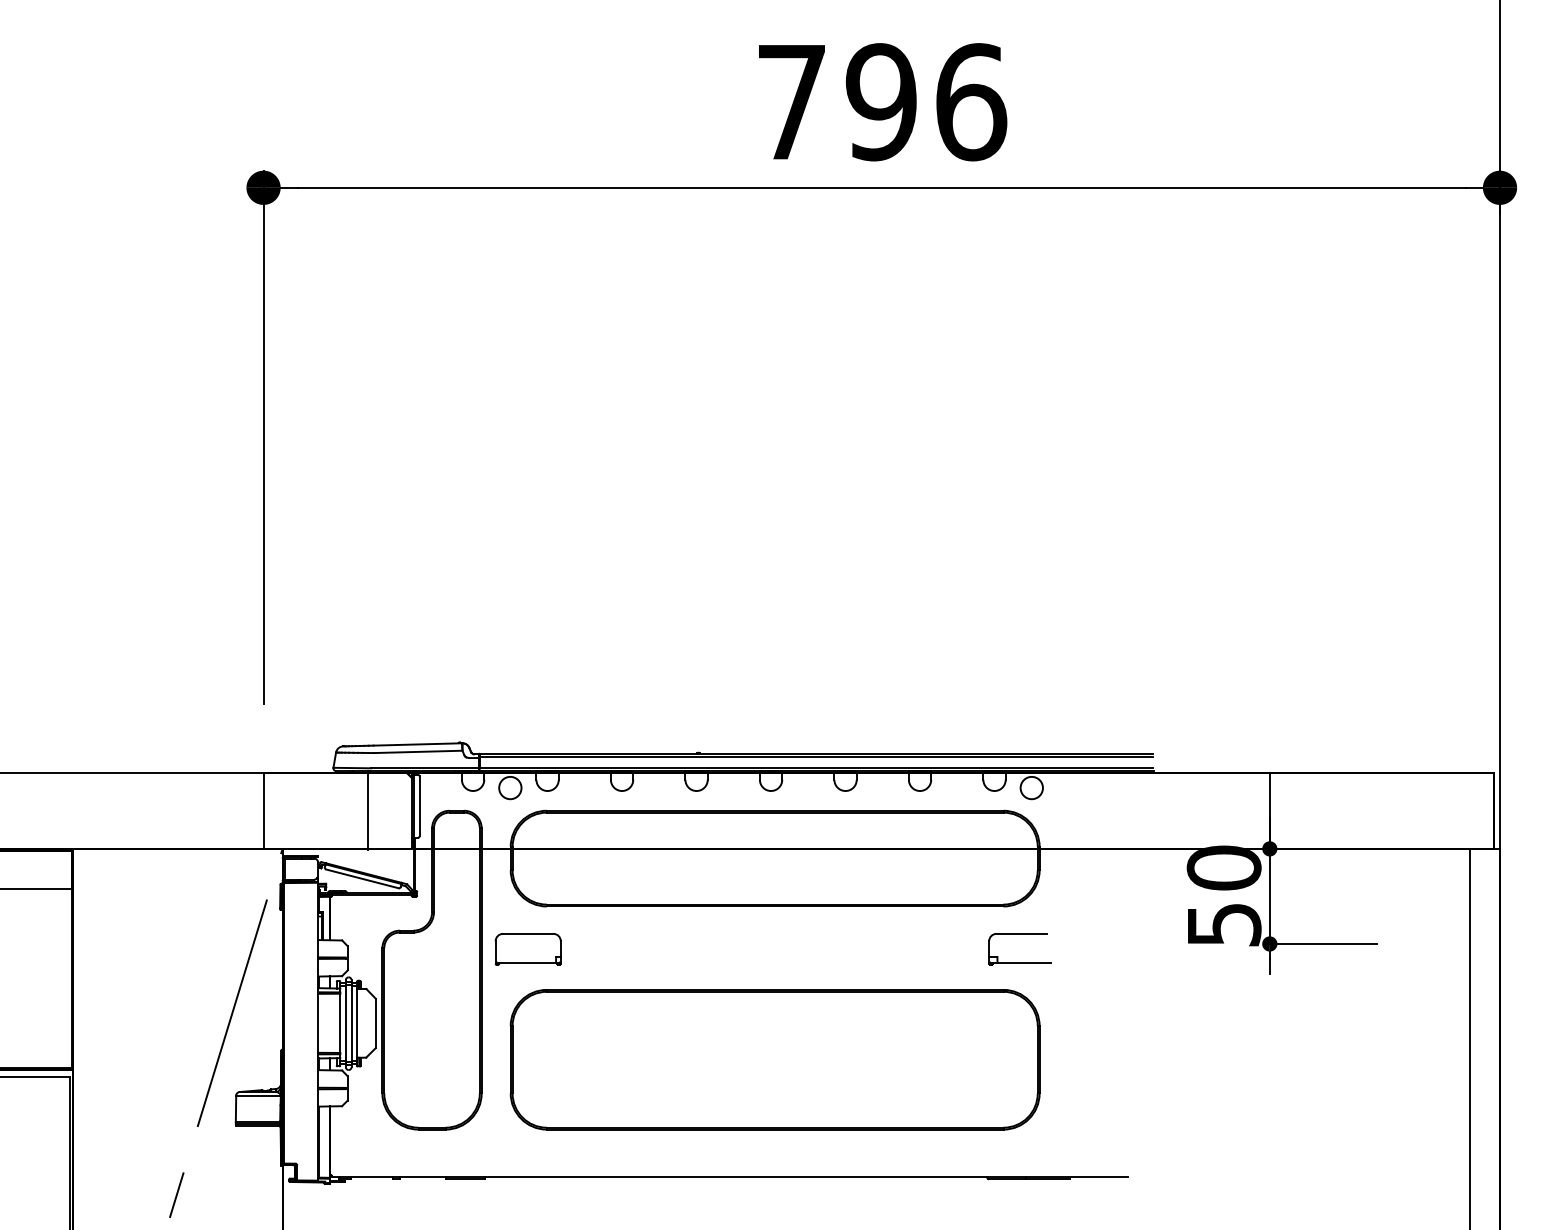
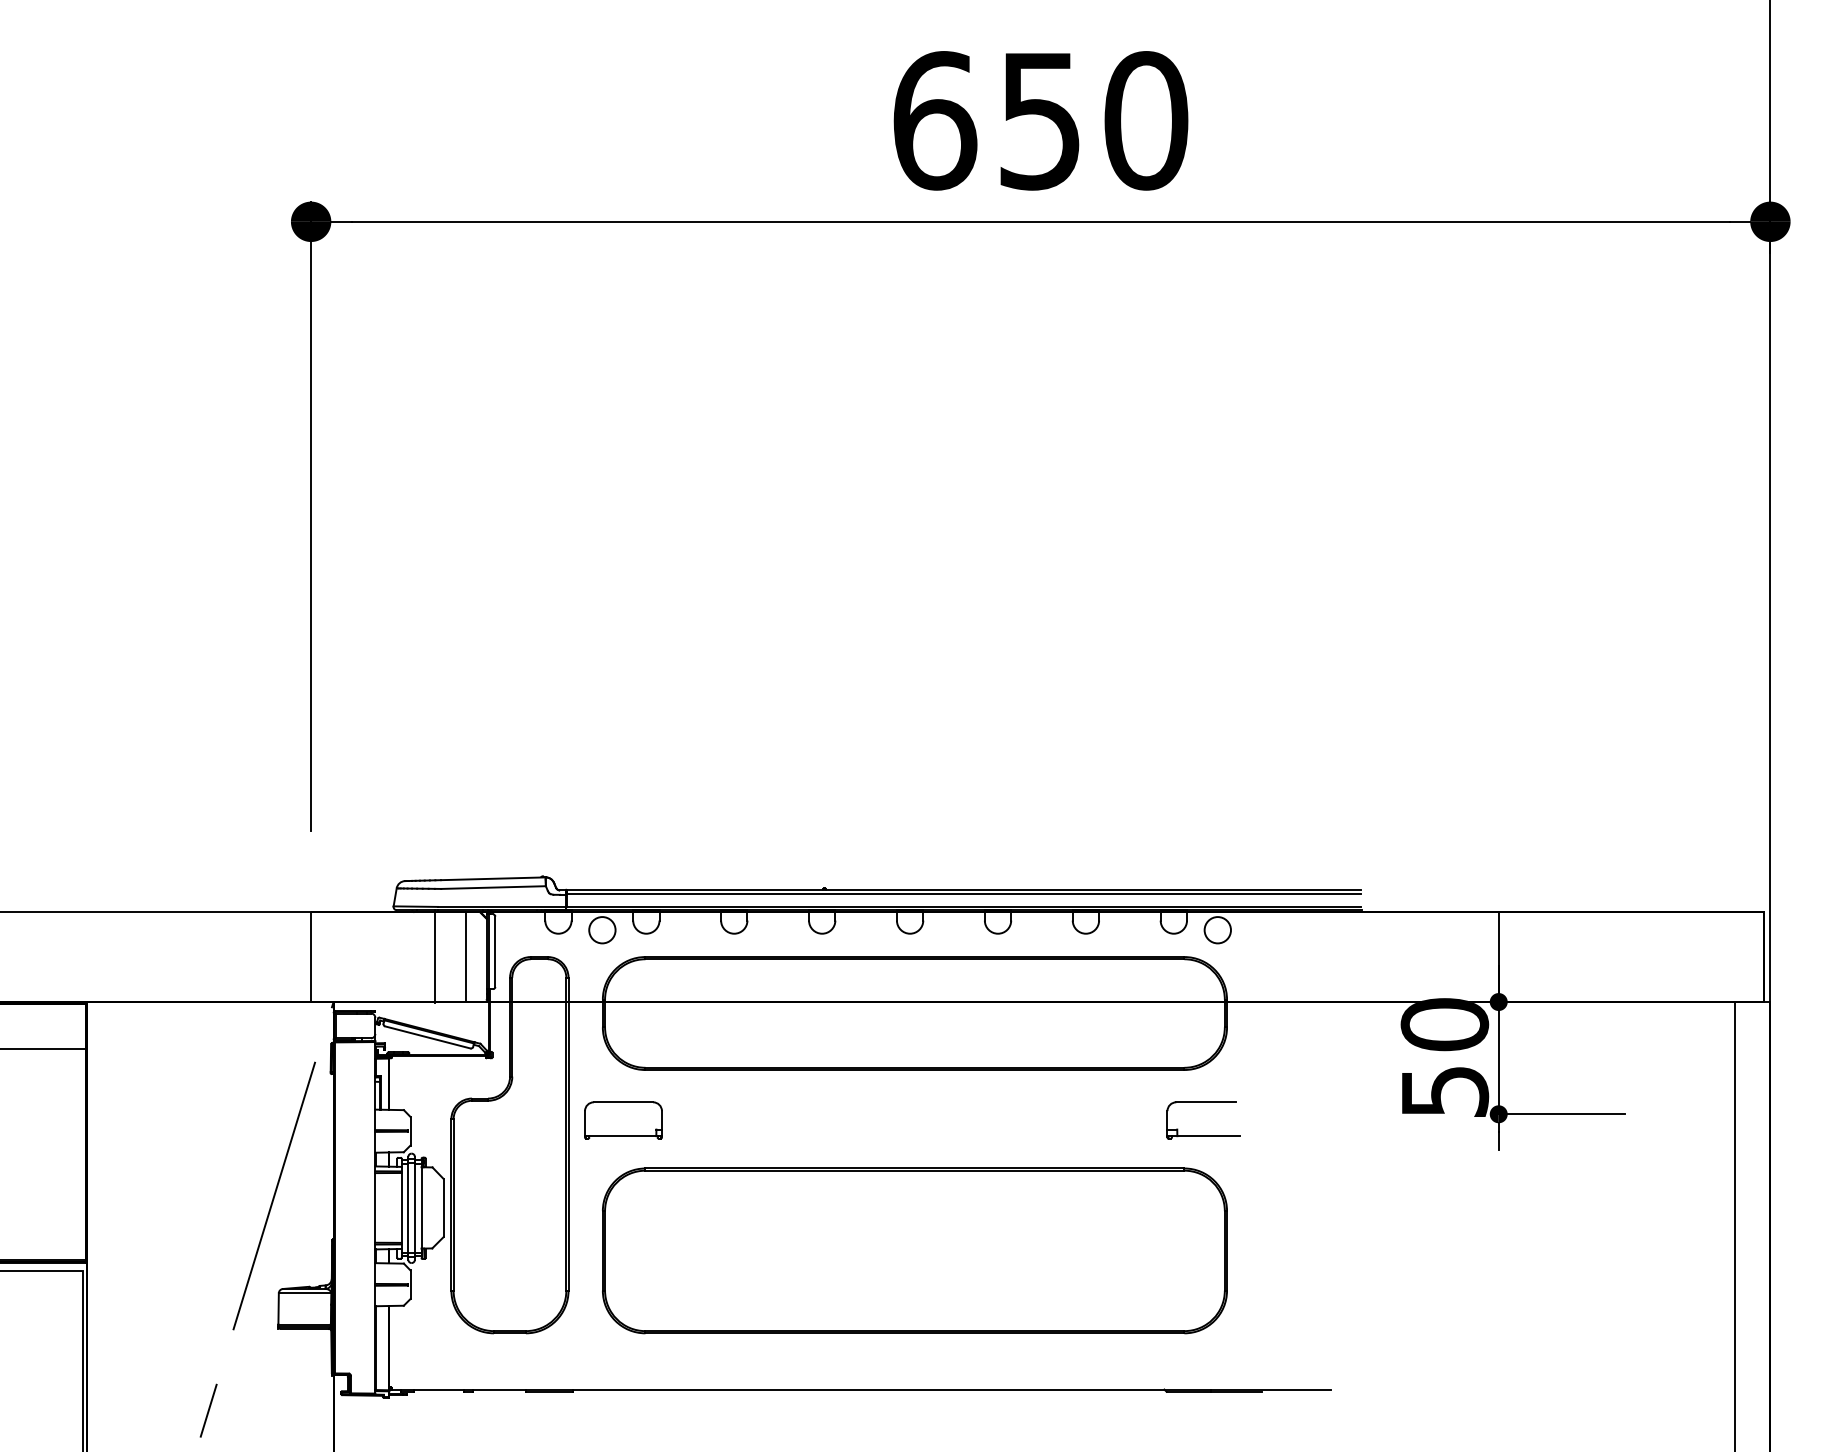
text: (881, 101) -> (1040, 120), 796 -> 650
line: (395, 811) -> (466, 957), added

